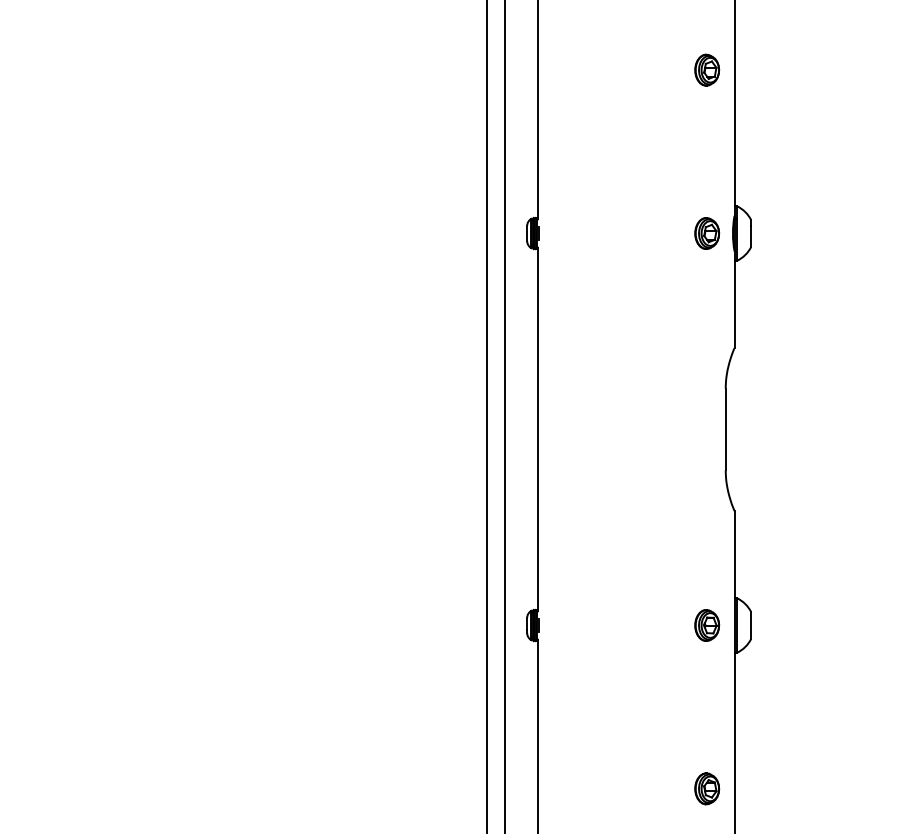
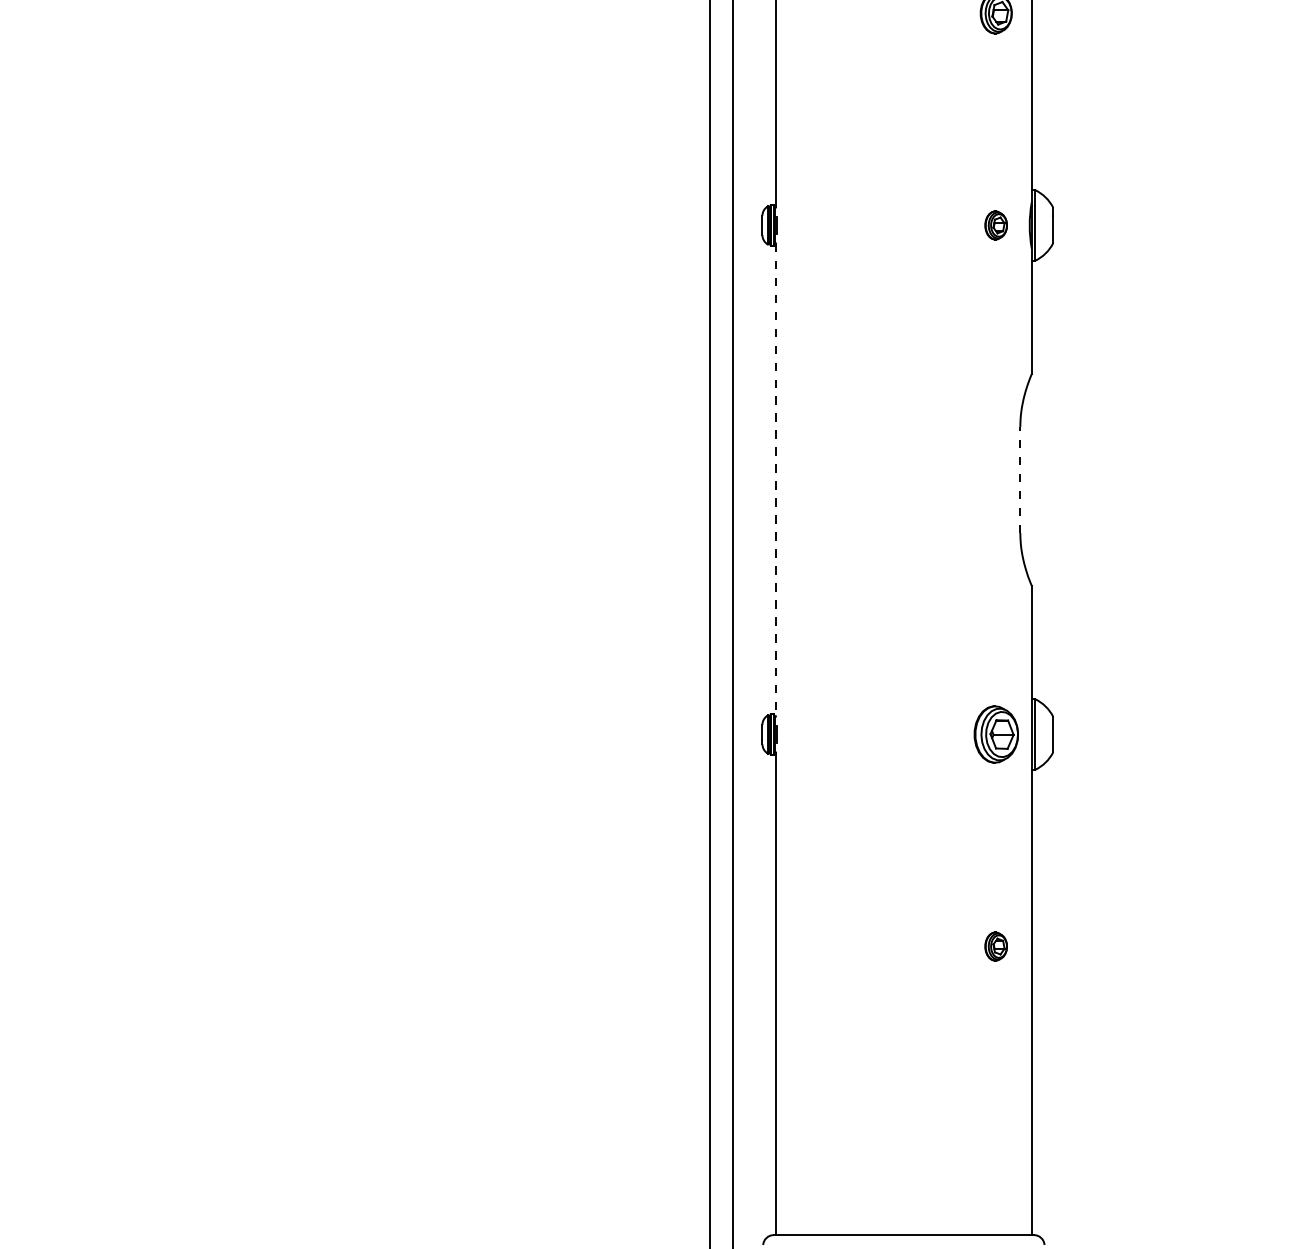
part: (706, 233) -> (995, 225), size x0.7
line: (537, 429) -> (775, 480), solid -> dashed
line: (725, 429) -> (1020, 479), solid -> dashed
part: (706, 625) -> (995, 734), size x1.4
part: (706, 788) -> (995, 946), size x0.7

